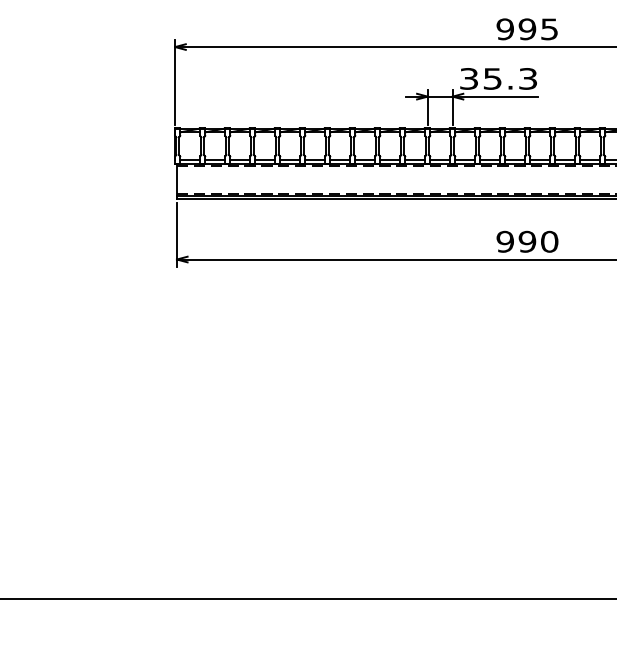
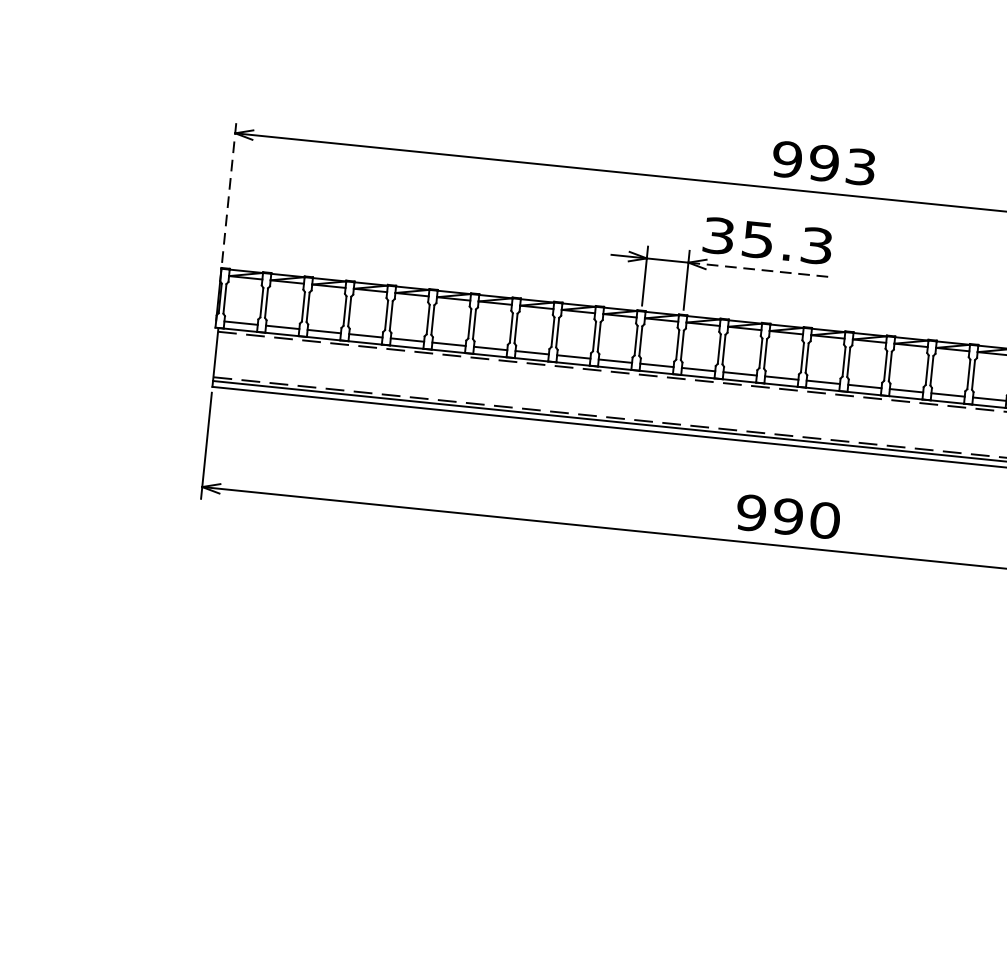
text: (549, 28) -> (860, 165), 995 -> 993
line: (175, 81) -> (229, 190), solid -> dashed
line: (495, 96) -> (759, 269), solid -> dashed

